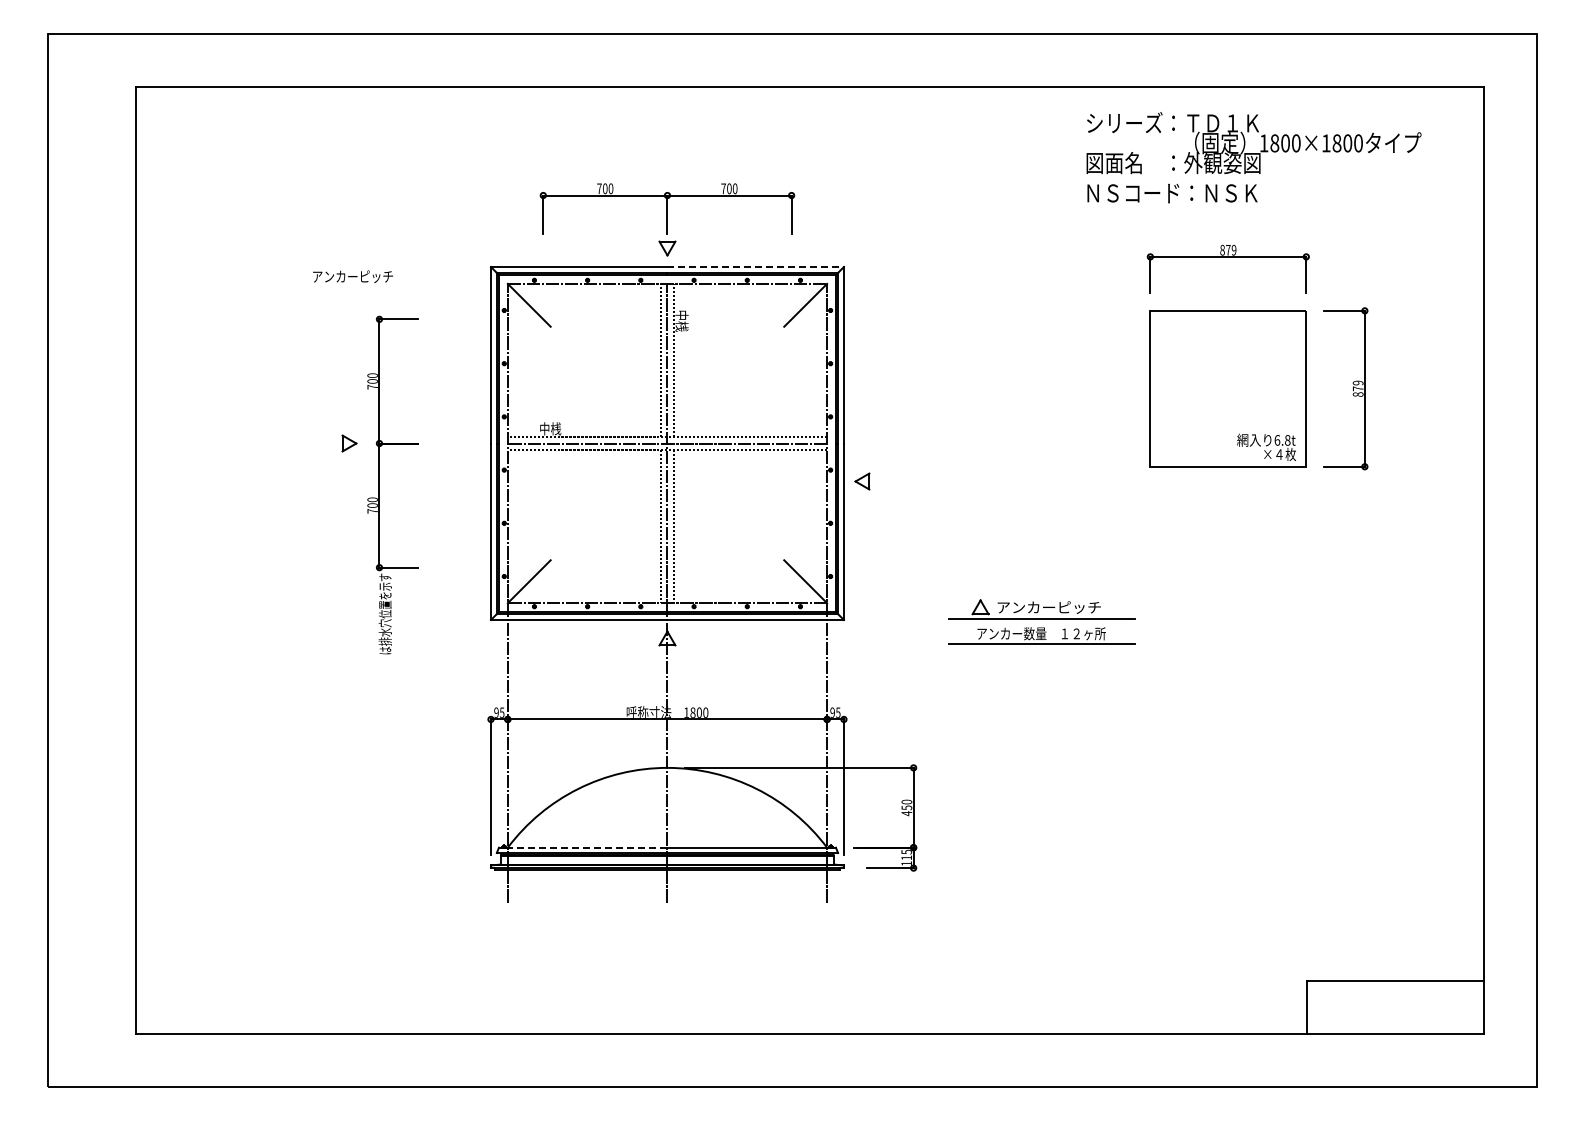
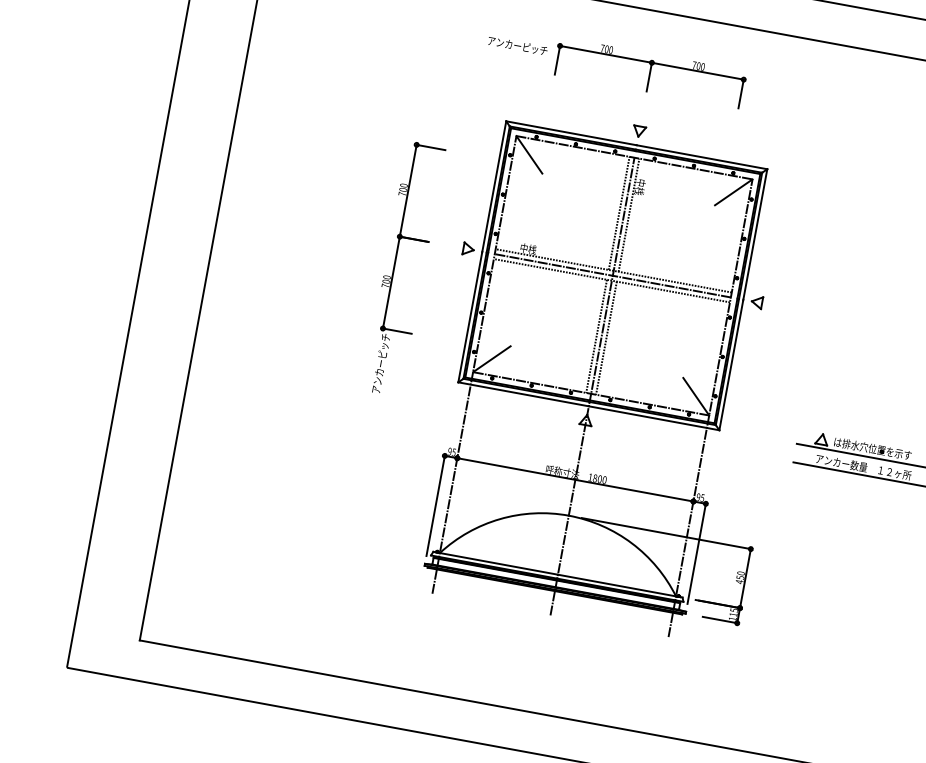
part: (667, 208) -> (650, 72), moved
line: (756, 267) -> (702, 157), dashed -> solid
text: (352, 276) -> (517, 45), moved
part: (349, 443) -> (468, 249), moved
part: (862, 481) -> (757, 302), moved
text: (1049, 607) -> (873, 448), アンカーピッチ -> は排水穴位置を示す
text: (384, 613) -> (380, 363), は排水穴位置を示す -> アンカーピッチ
line: (582, 847) -> (495, 563), dashed -> solid

